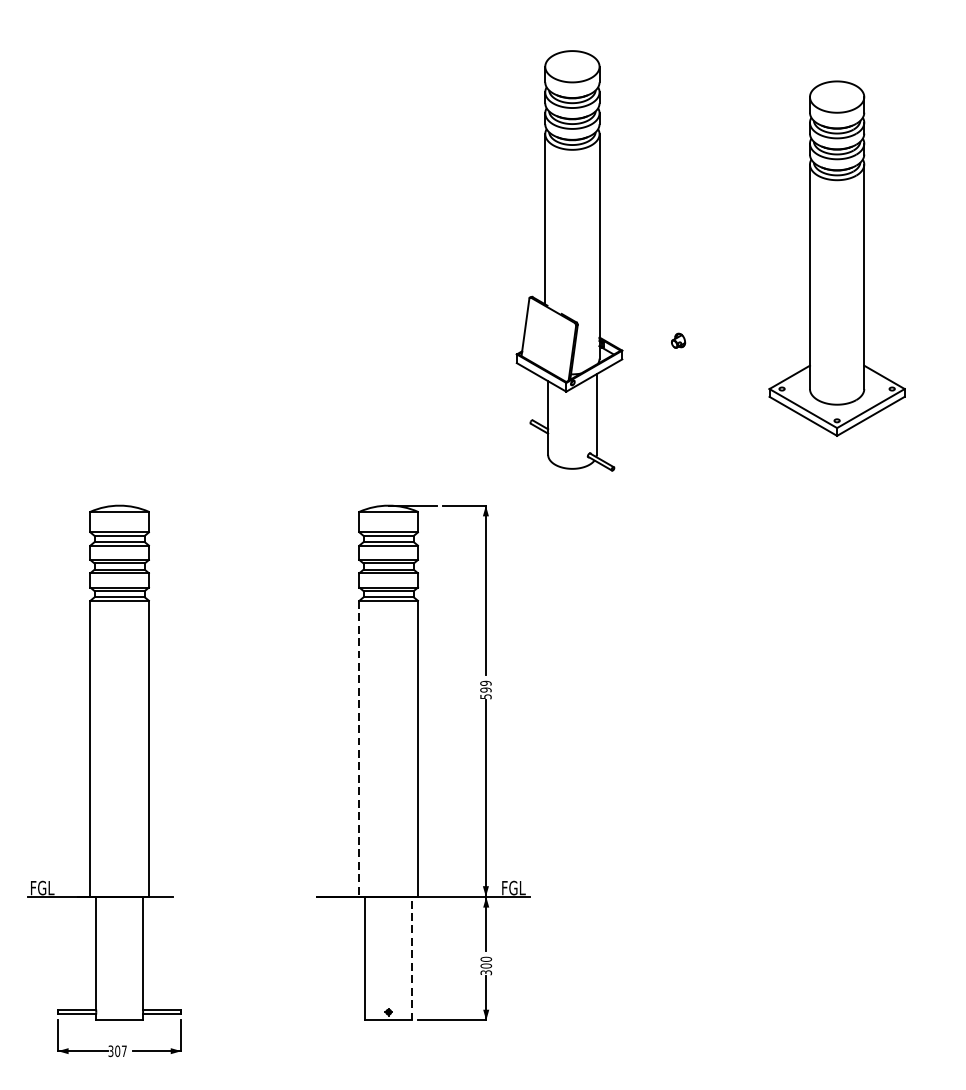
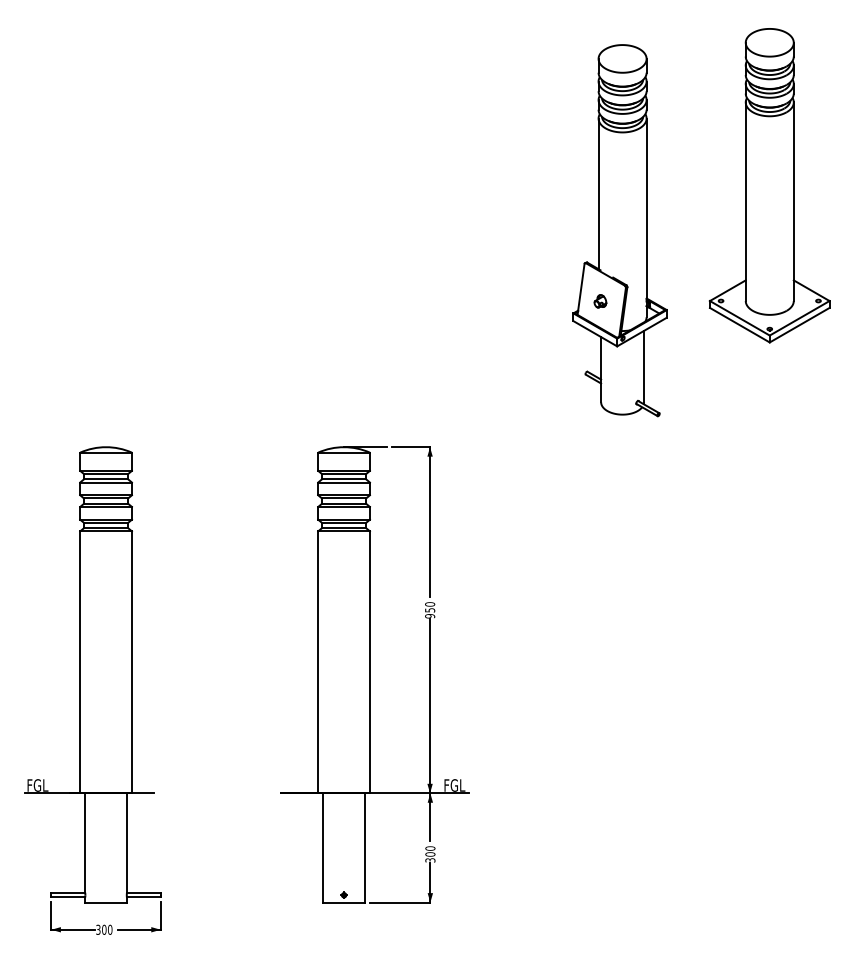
part: (836, 258) -> (769, 185), moved
part: (568, 260) -> (619, 230), moved
text: (486, 690) -> (430, 610), 599 -> 950
line: (359, 749) -> (318, 662), dashed -> solid
line: (411, 958) -> (364, 847), dashed -> solid
text: (124, 1050) -> (110, 929), 307 -> 300

